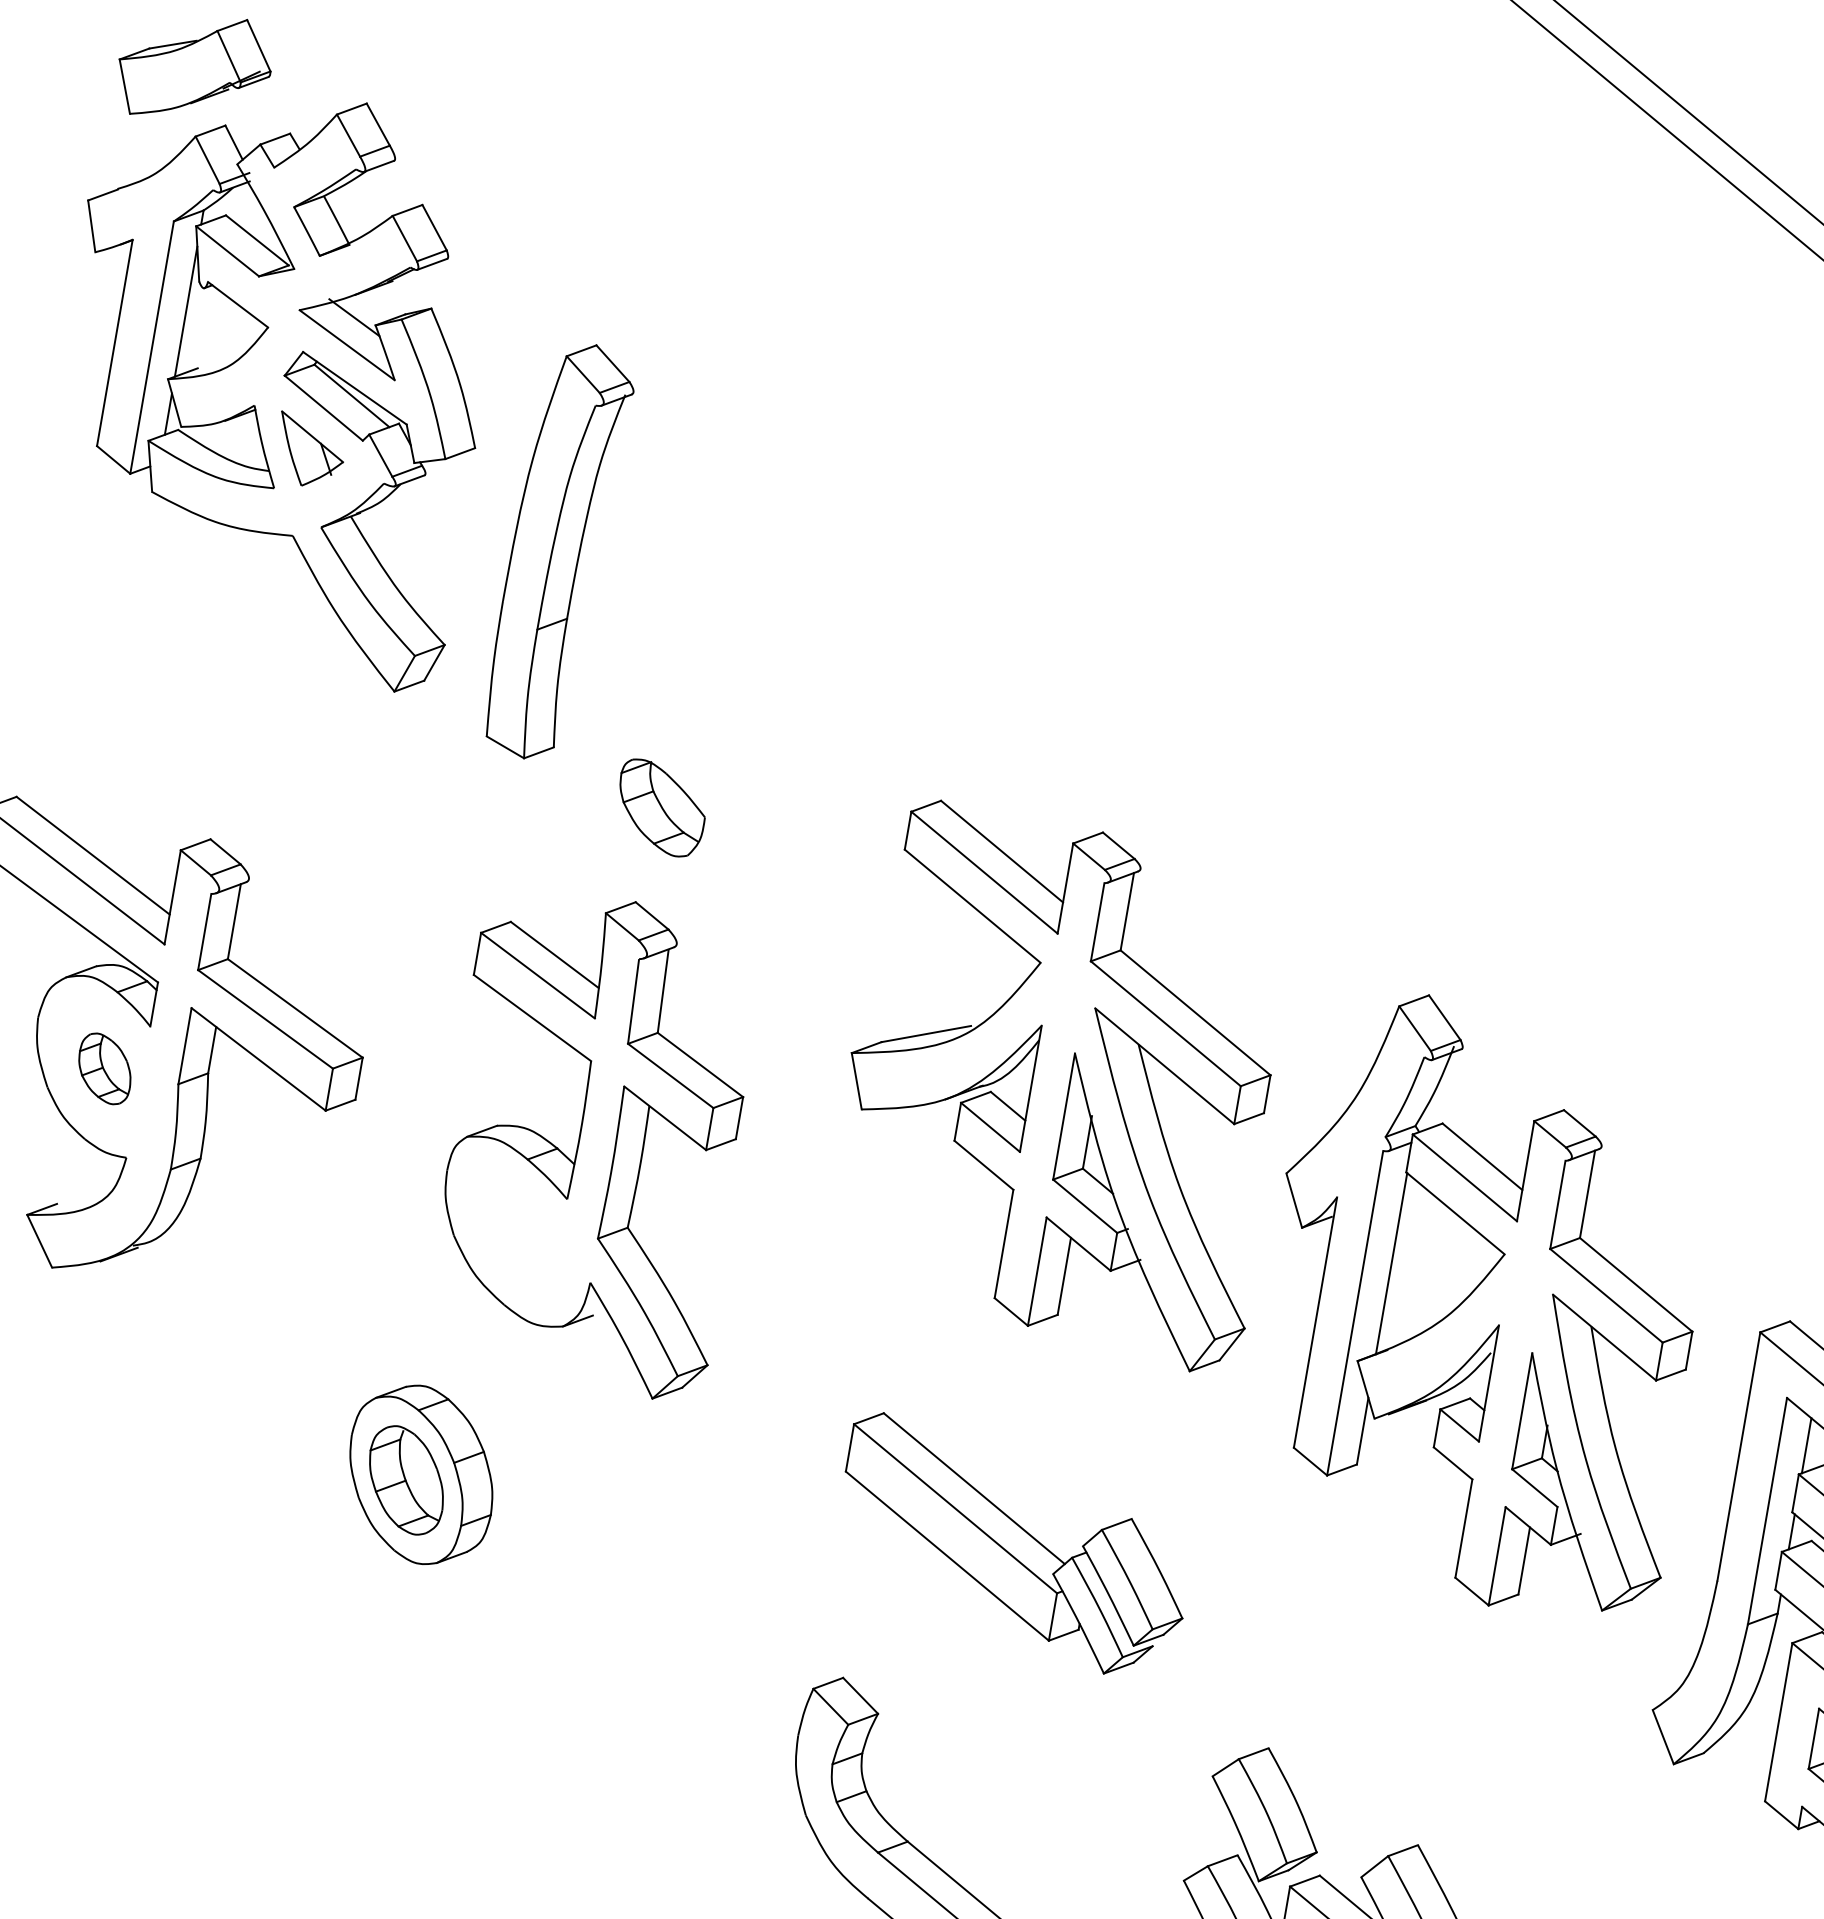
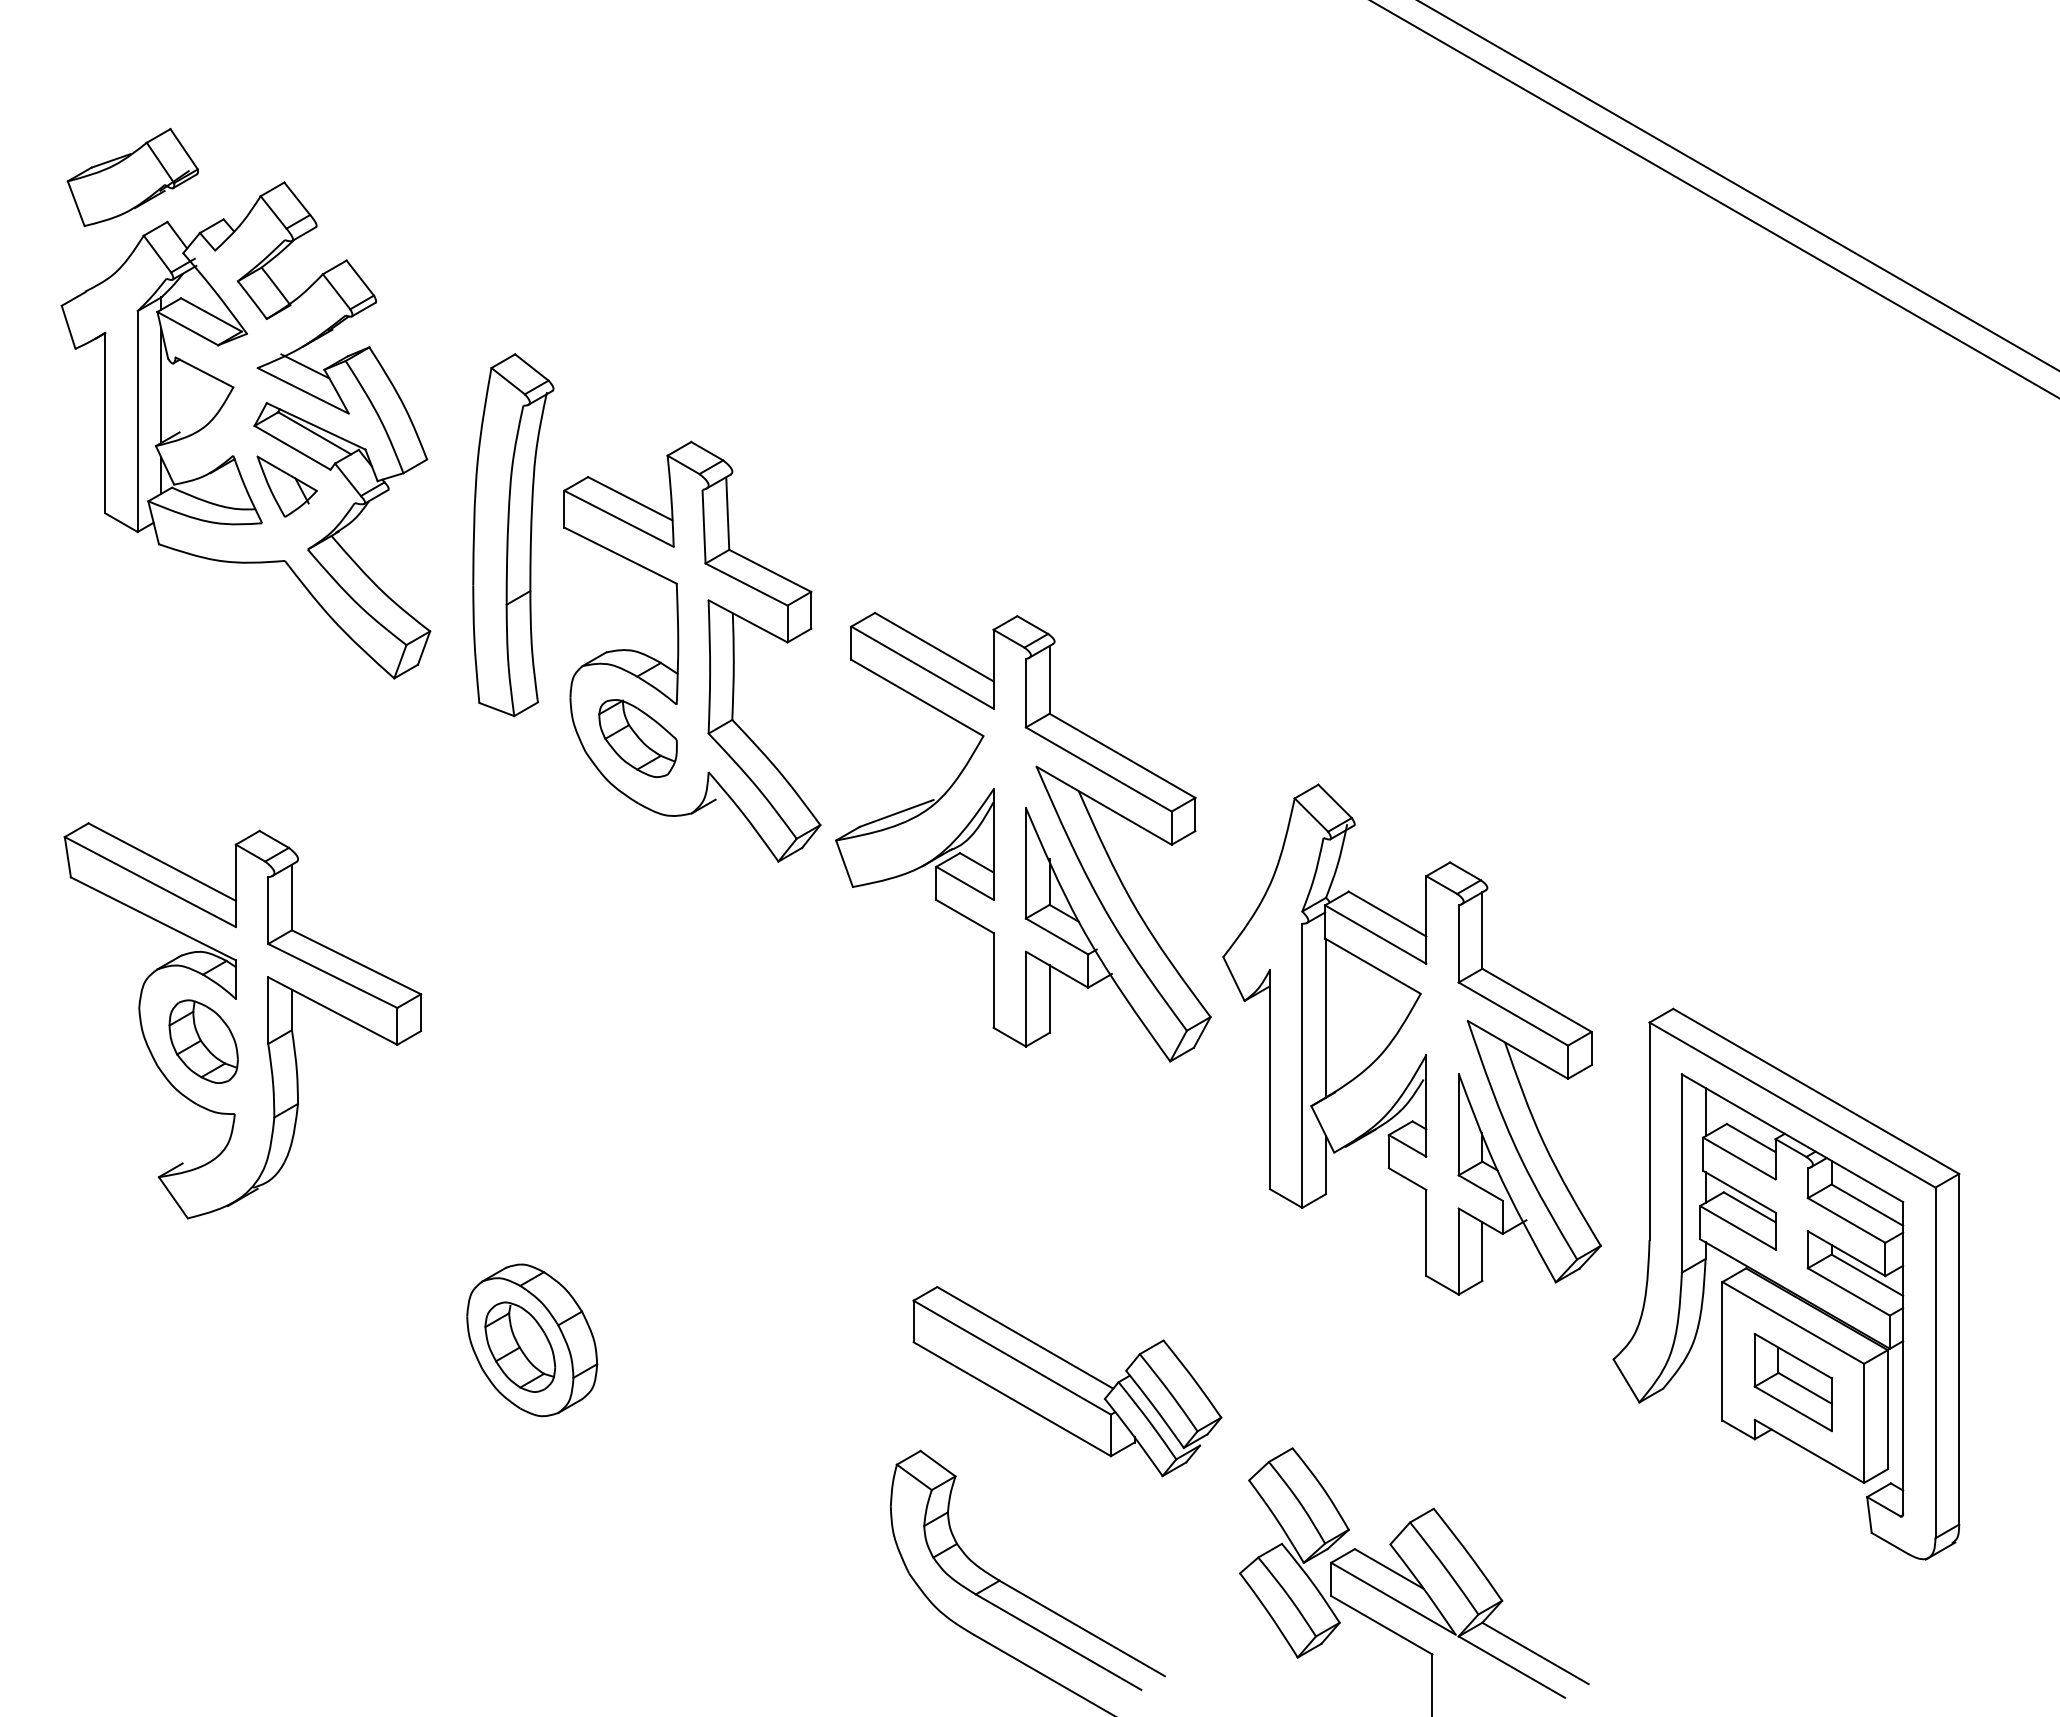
part: (104, 1068) -> (203, 1041), size x1.43
part: (1066, 1085) -> (1023, 836), moved
part: (595, 1141) -> (692, 651), moved
part: (1013, 1546) -> (1067, 1381), moved

